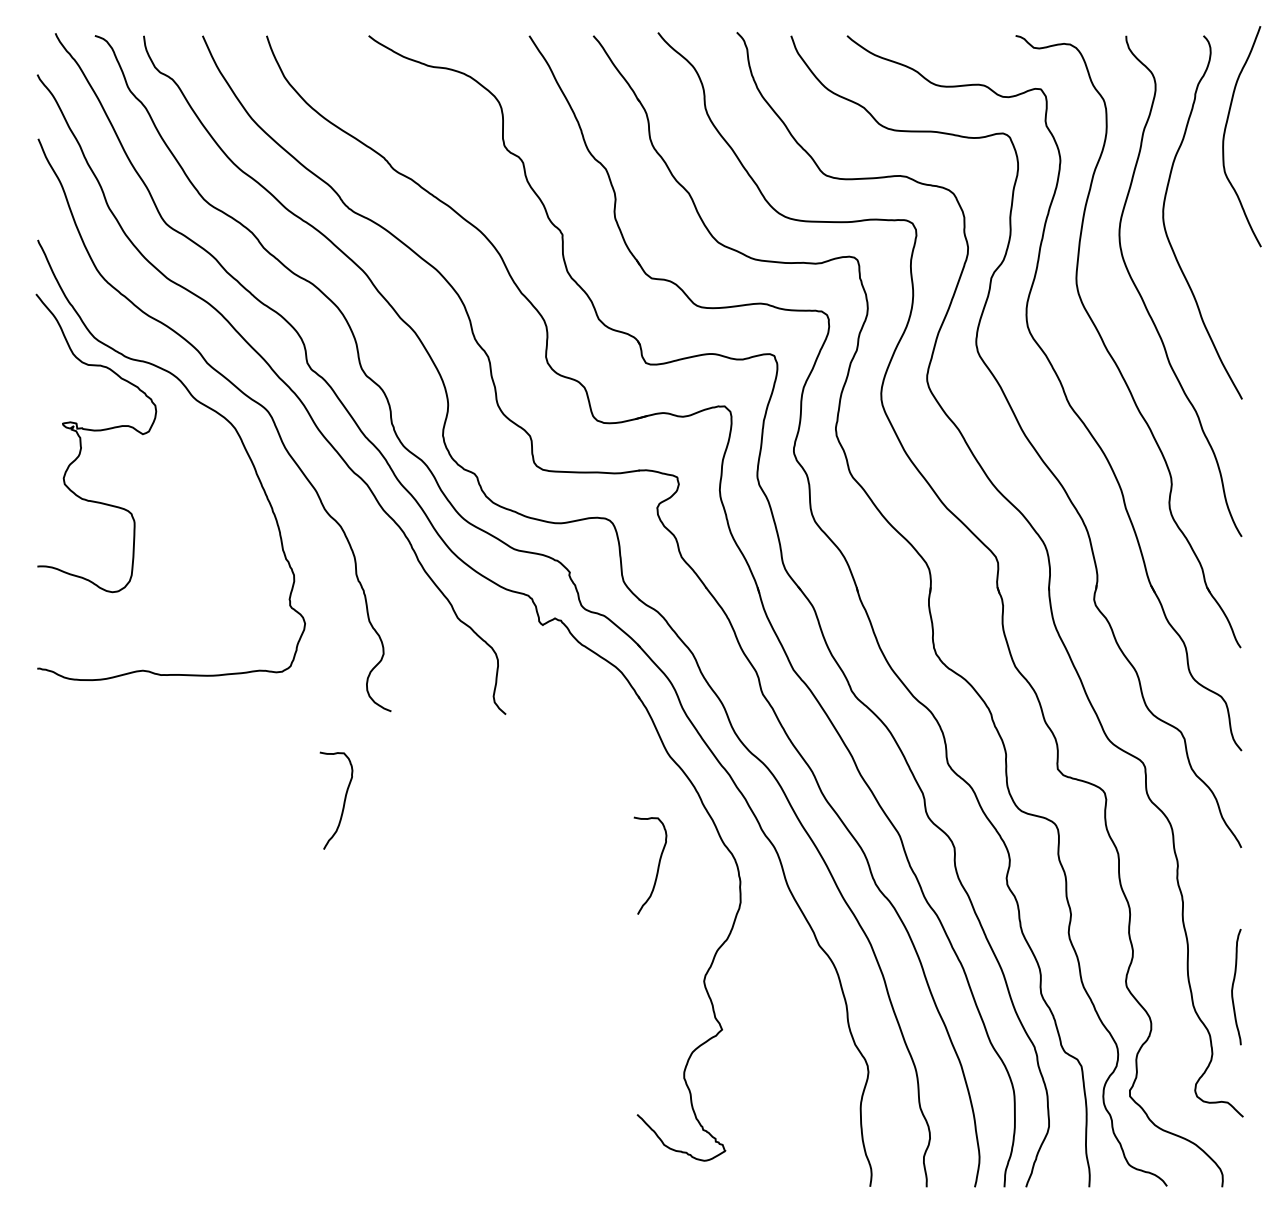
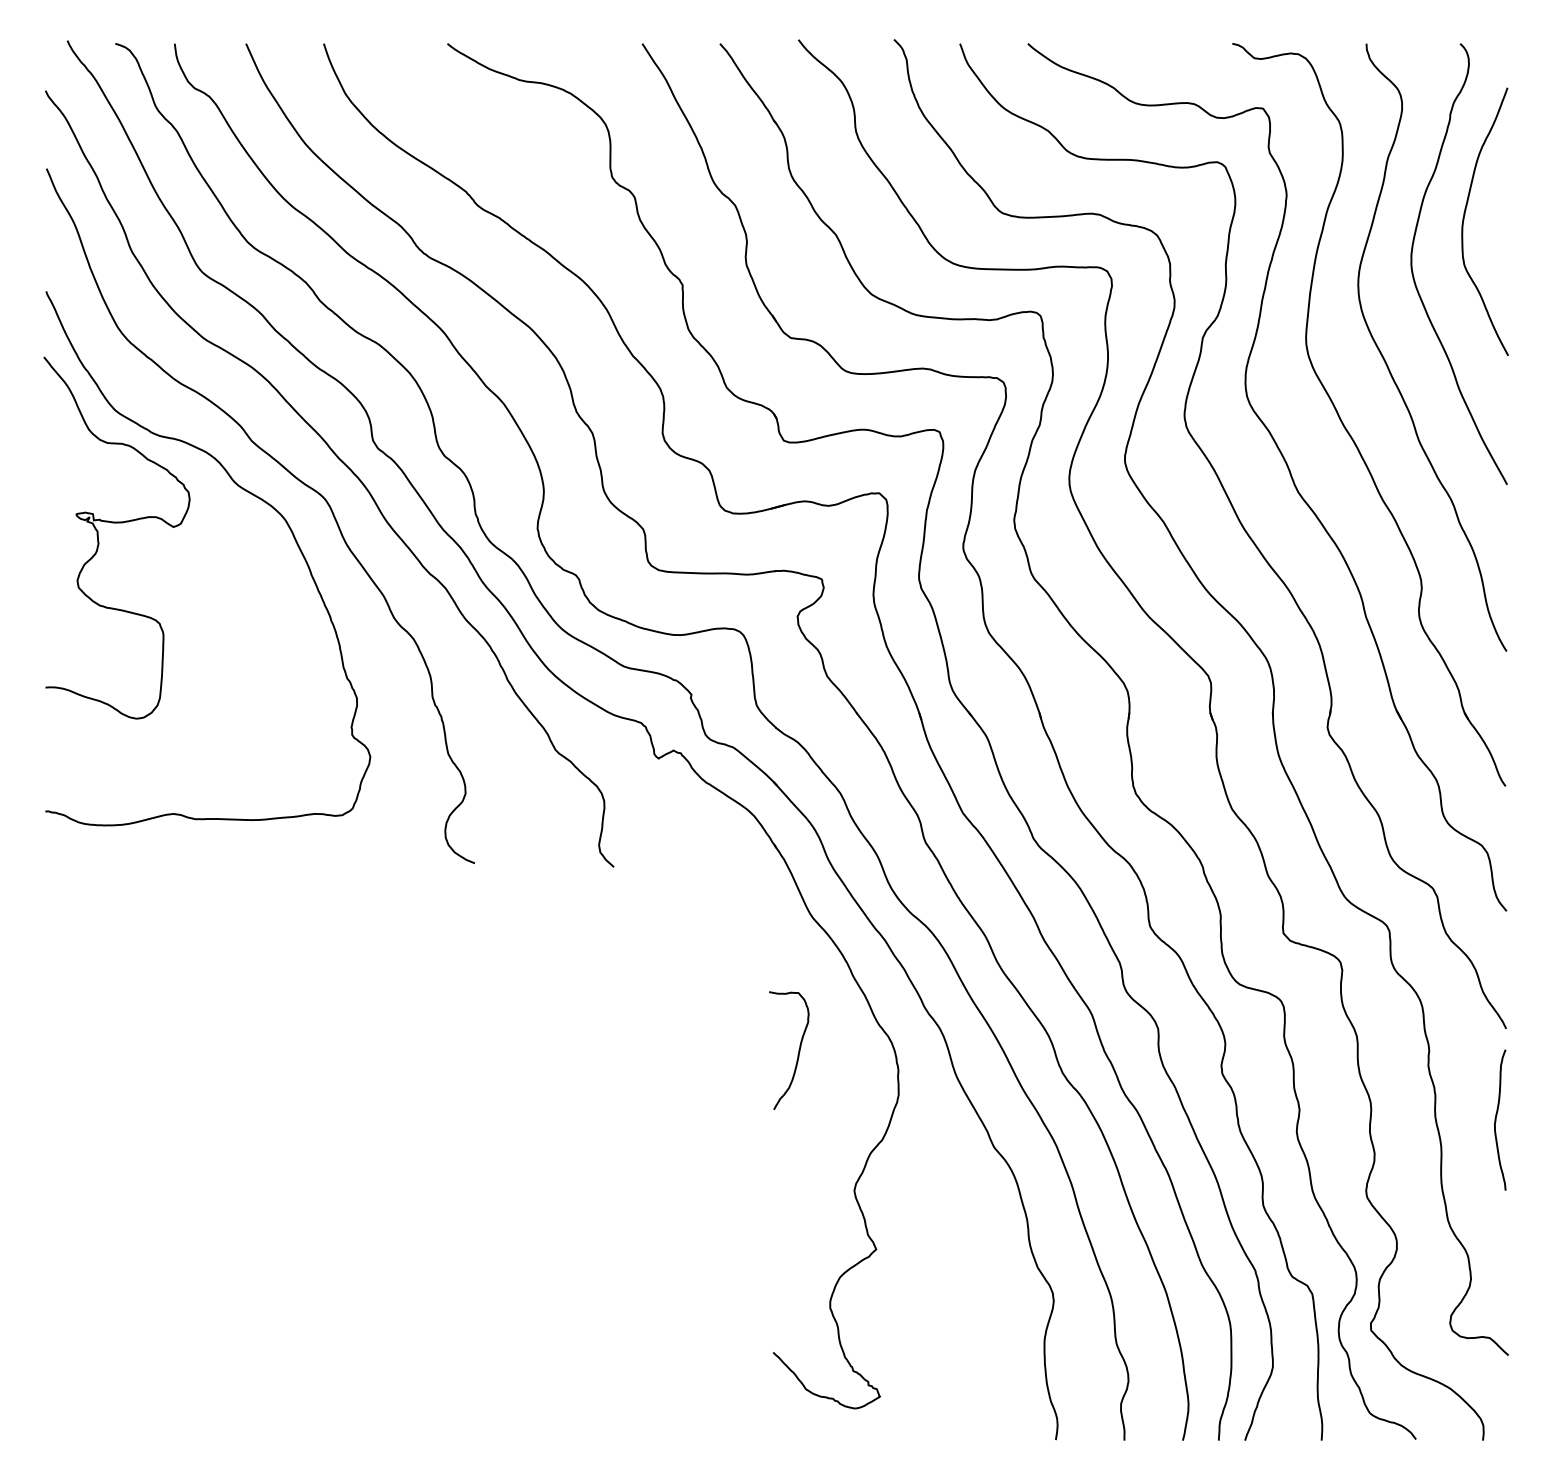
curve: (1225, 134) -> (1465, 219), moved
curve: (343, 801) -> (416, 972), removed
curve: (1233, 986) -> (1496, 1119), moved

